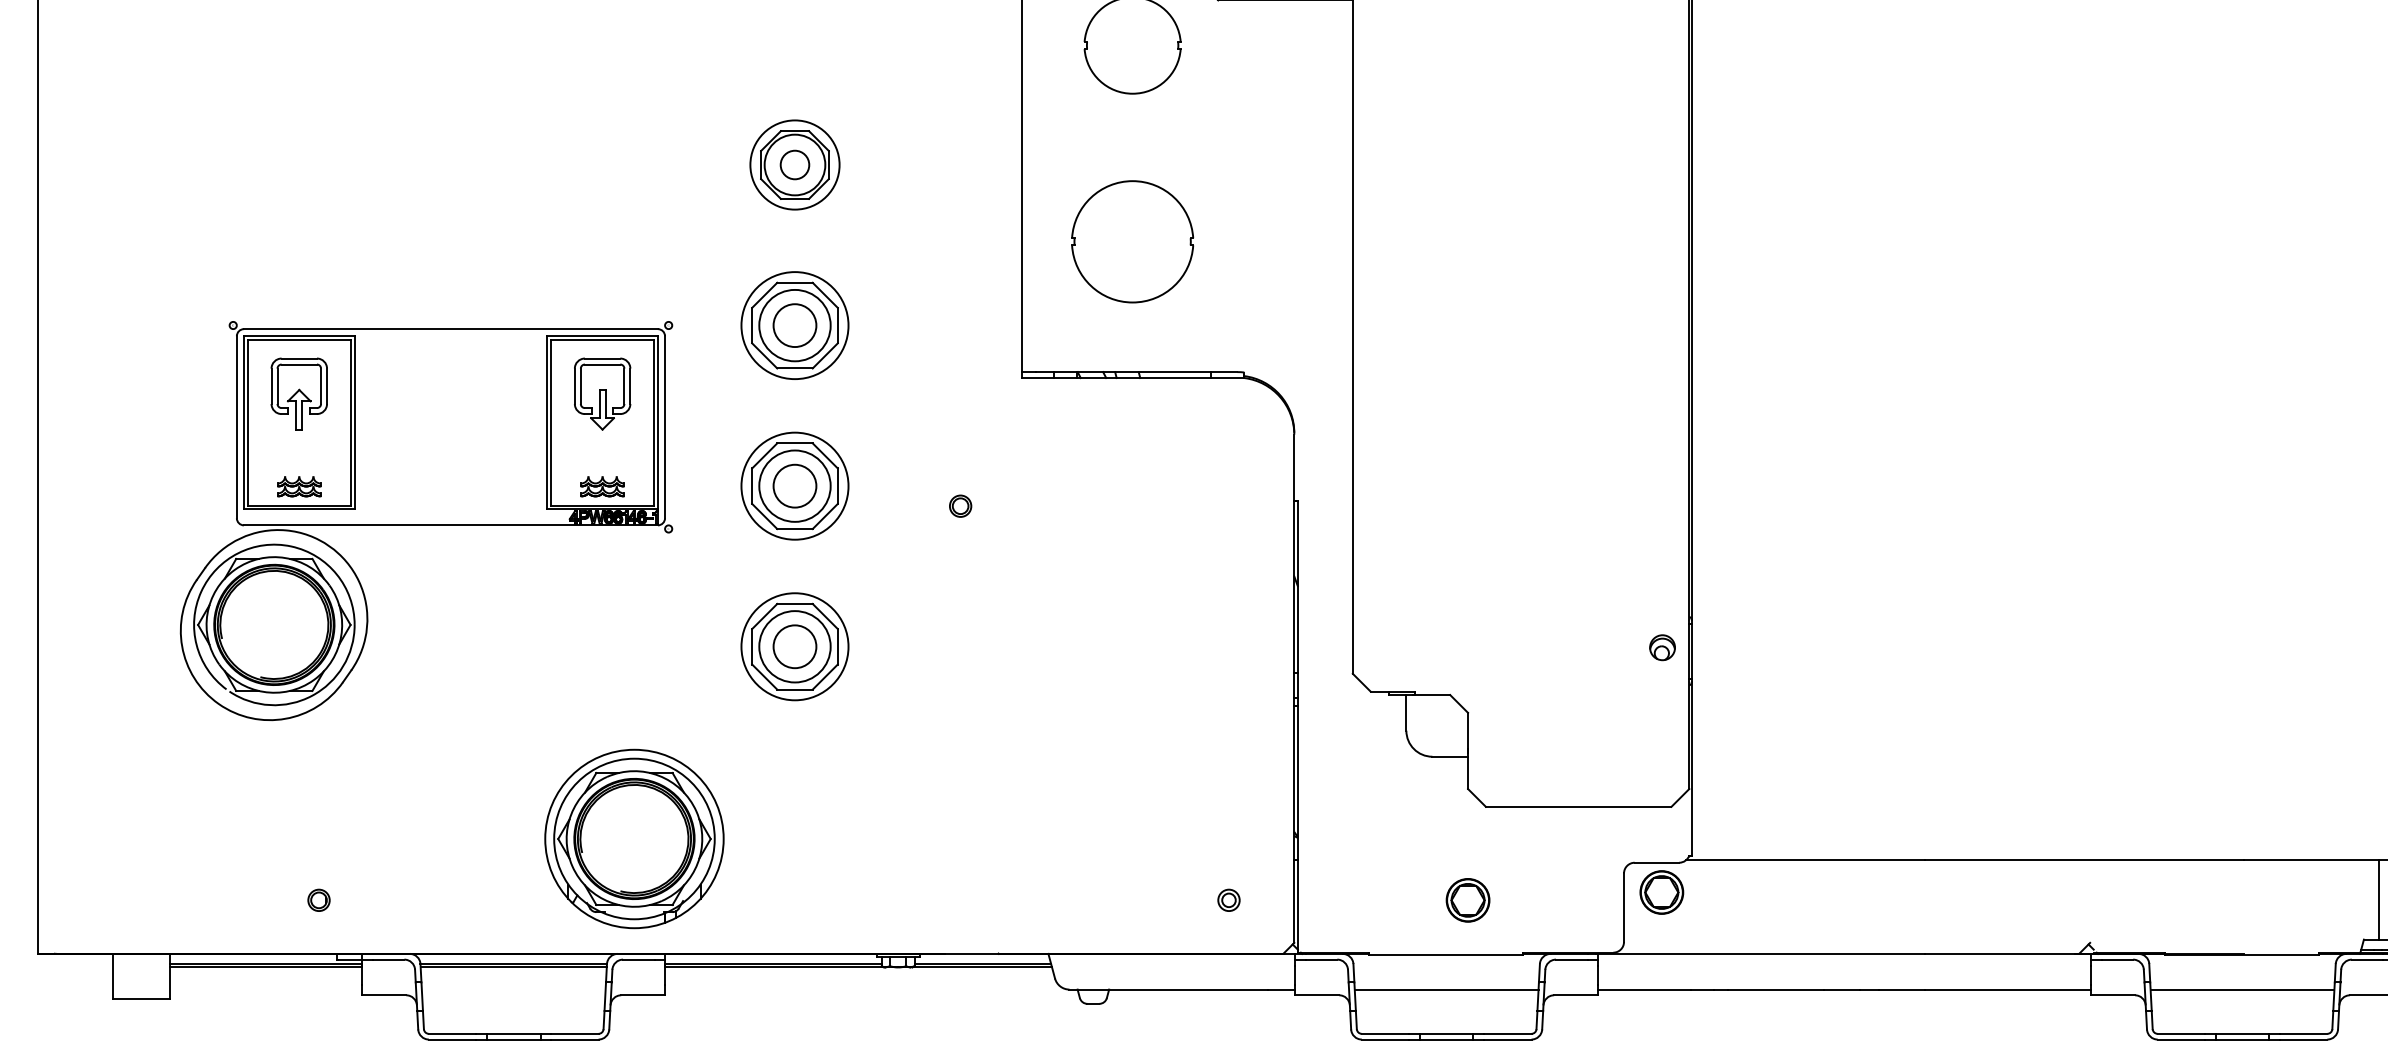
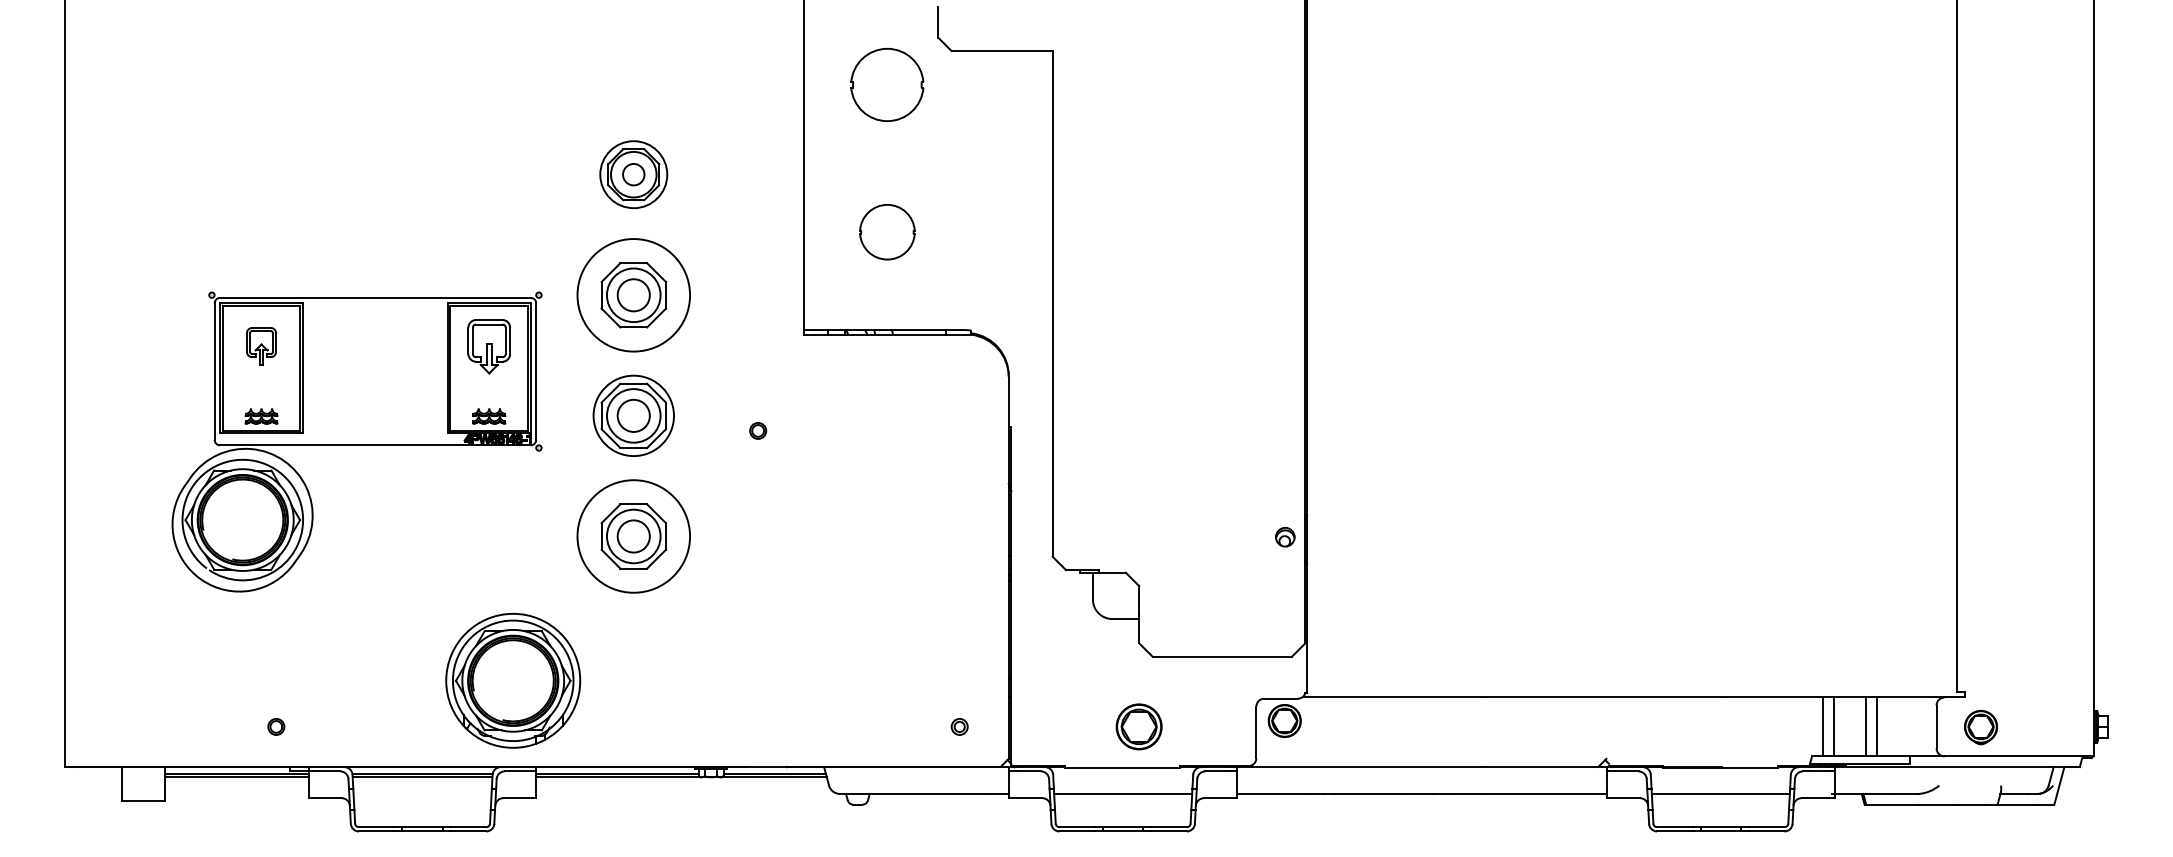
part: (1132, 240) -> (887, 231), size x0.6
circle: (794, 325) -> (633, 295), size x1.4
part: (299, 393) -> (261, 346), size x0.7
circle: (794, 646) -> (633, 536), size x1.4
part: (1468, 899) -> (1139, 726), size x1.4

